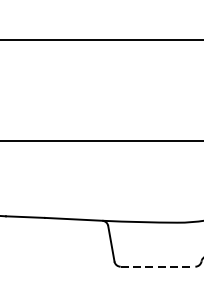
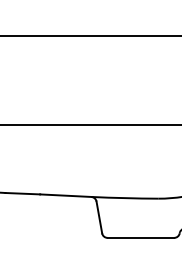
line: (158, 266) -> (141, 237), dashed -> solid

